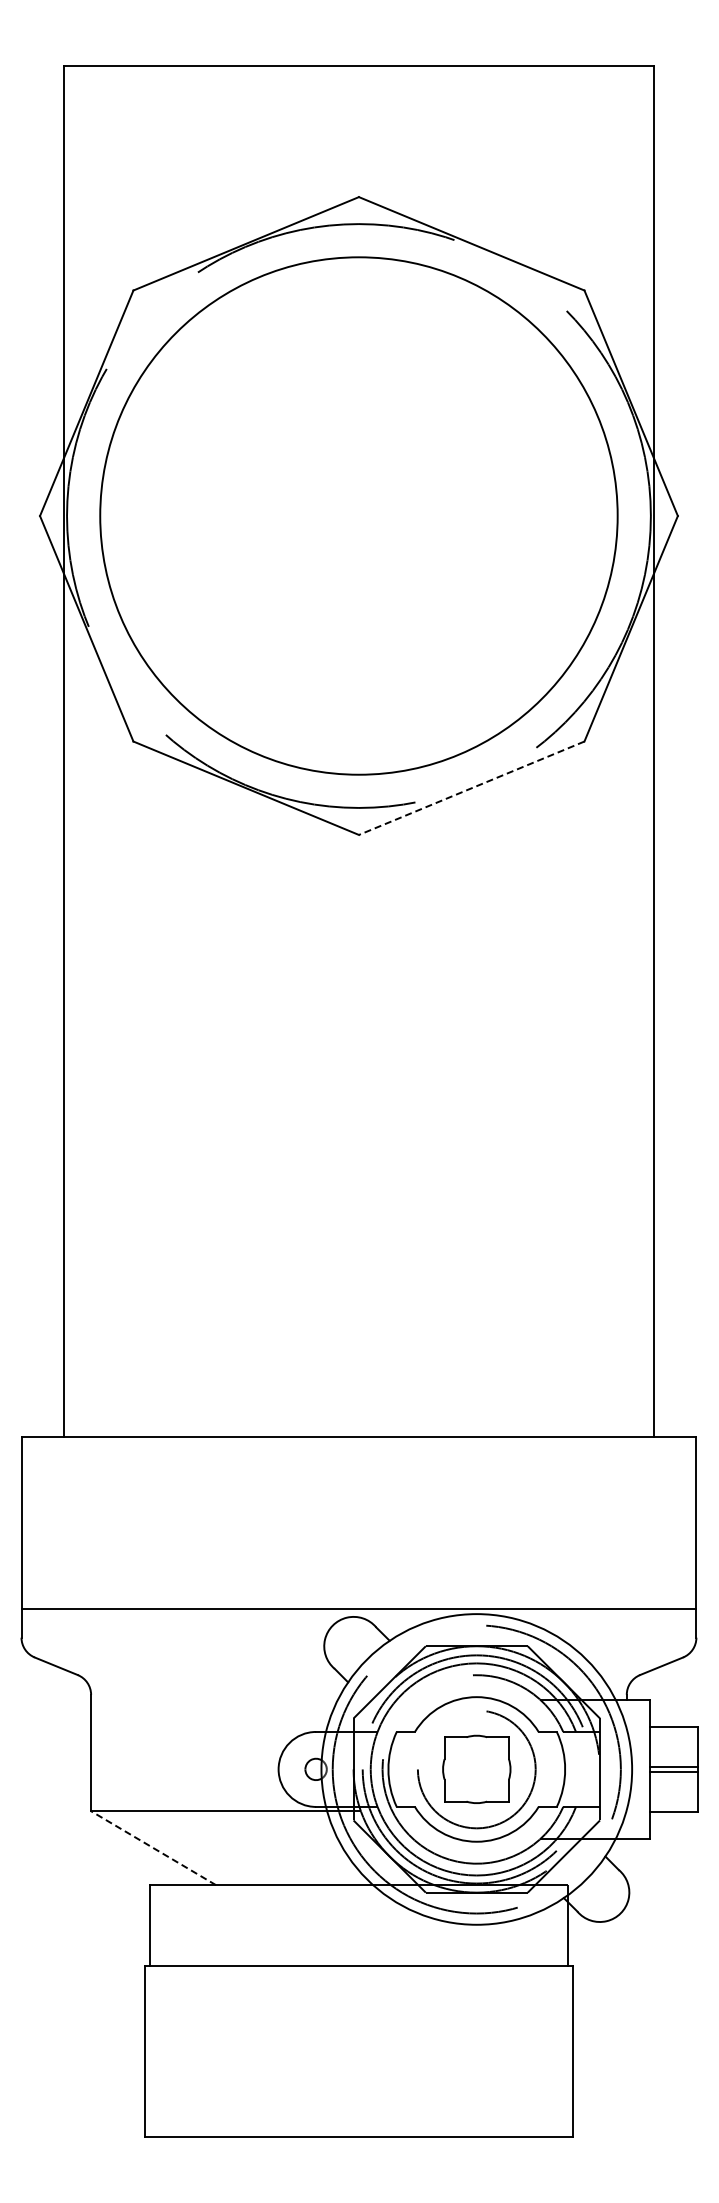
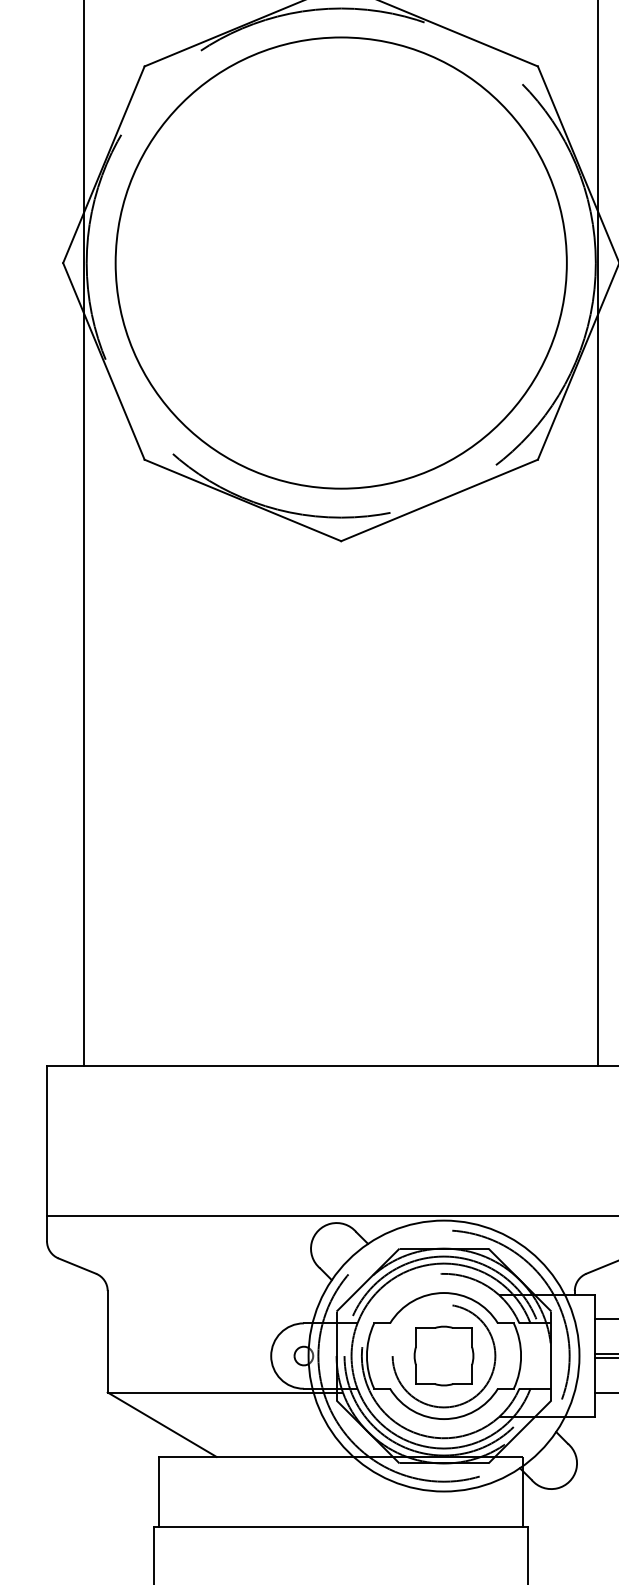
line: (471, 788) -> (439, 500), dashed -> solid
line: (153, 1848) -> (162, 1424), dashed -> solid

